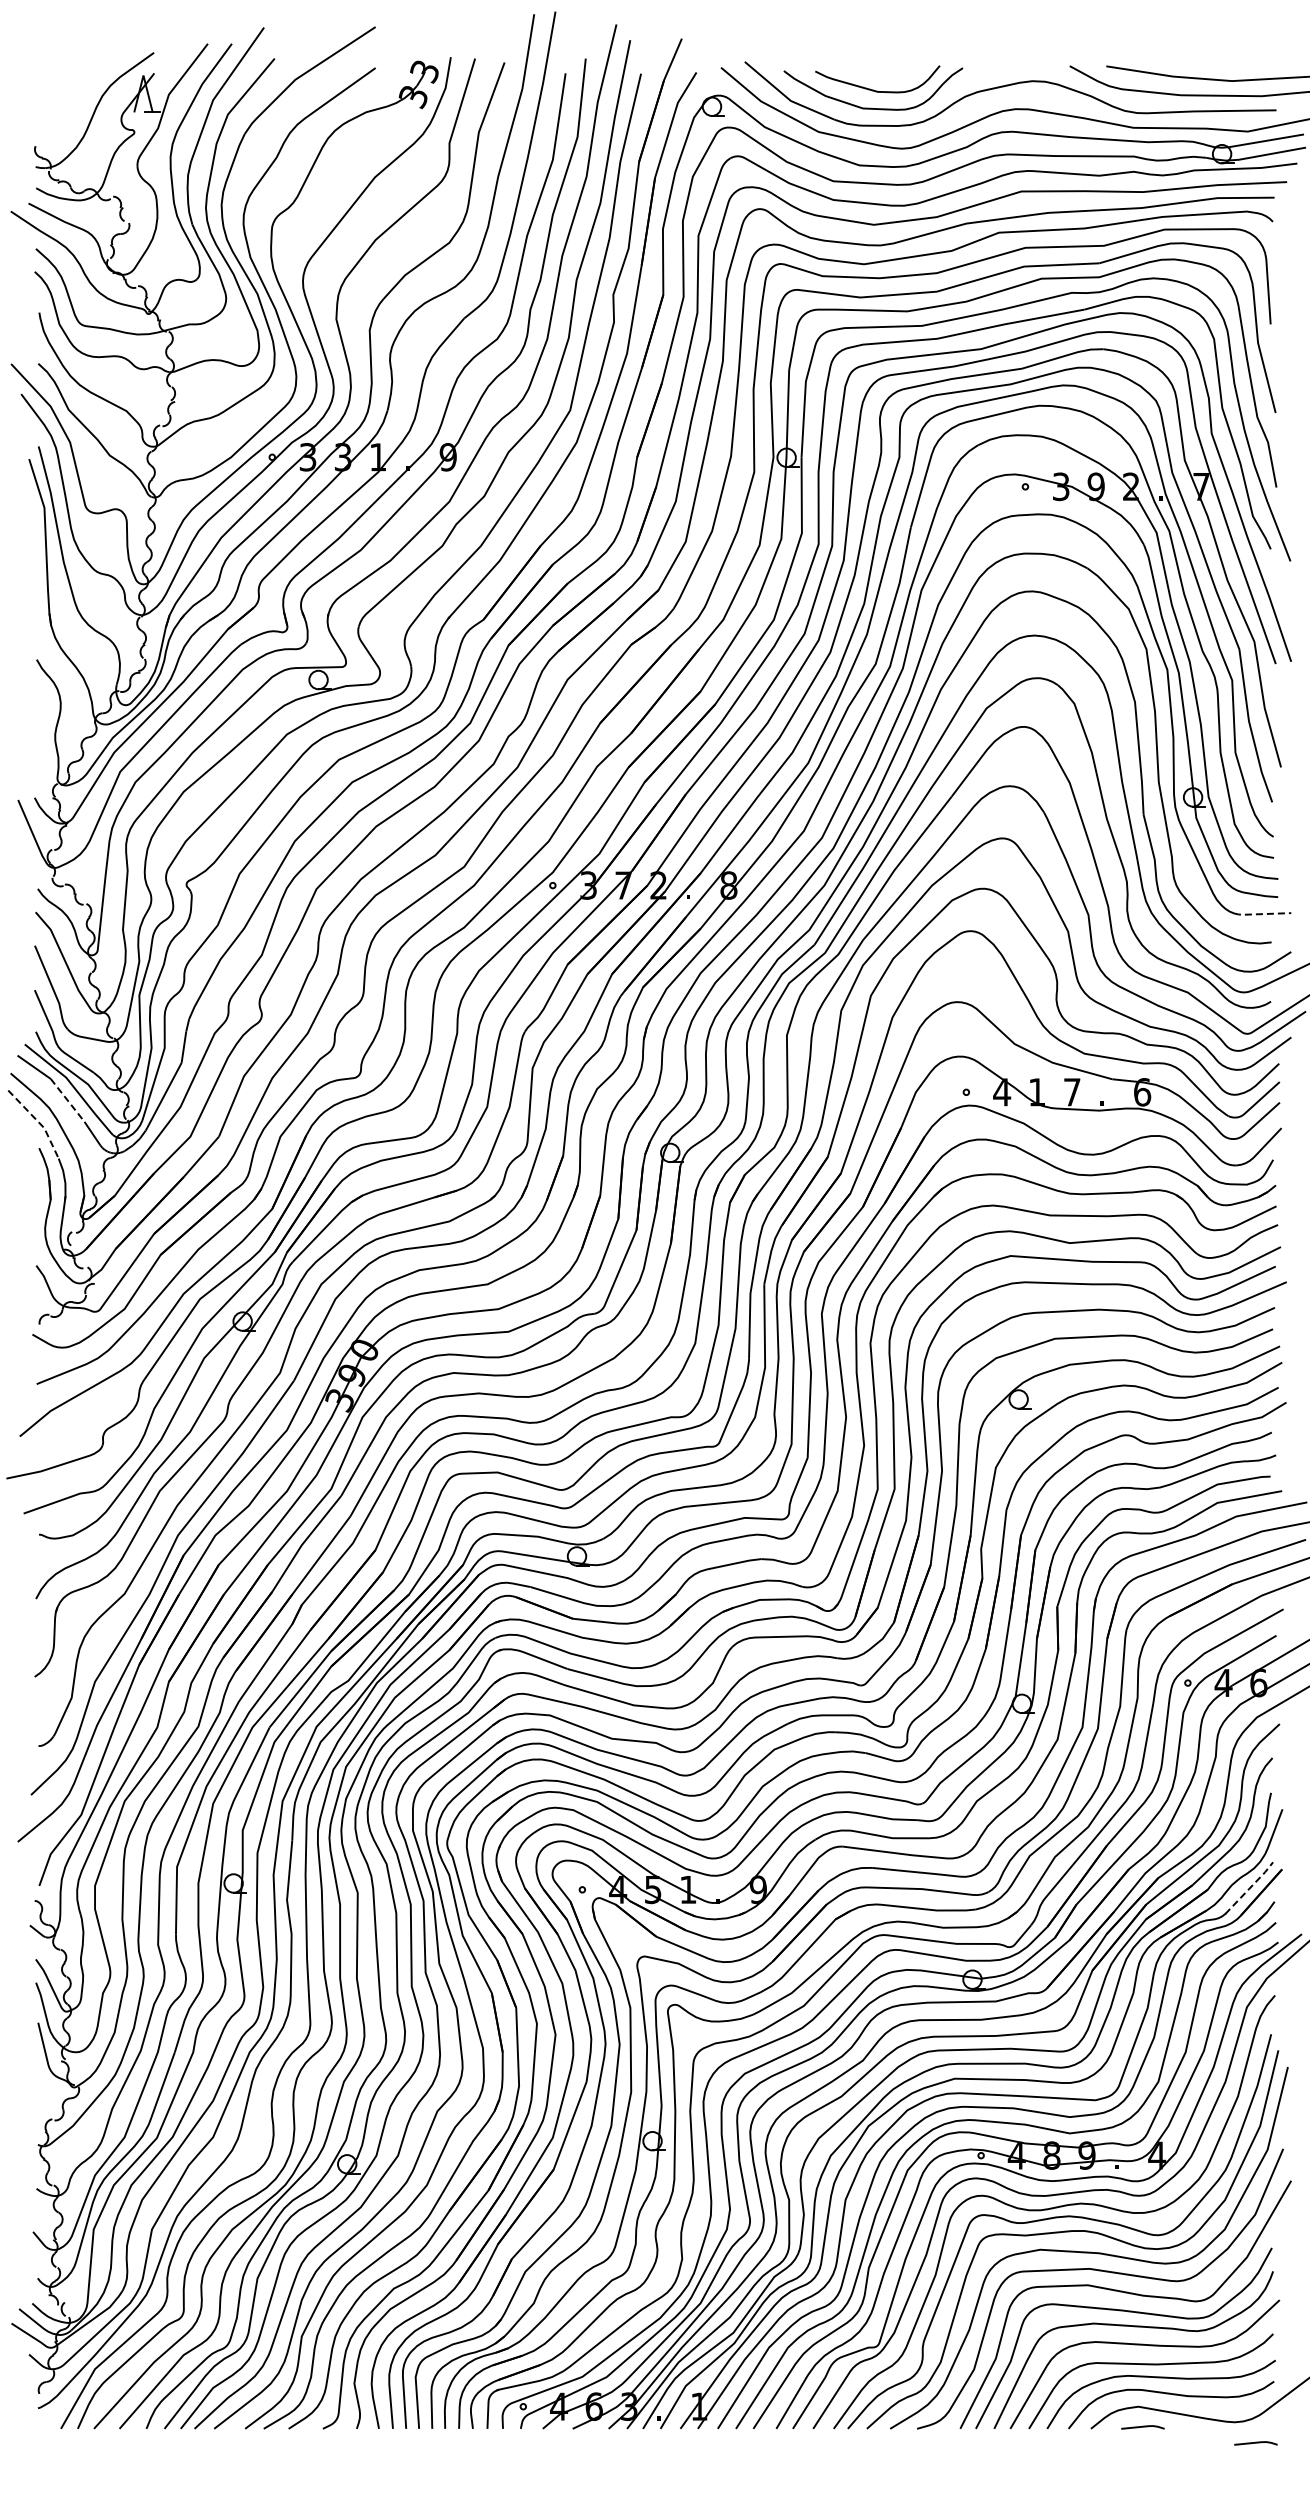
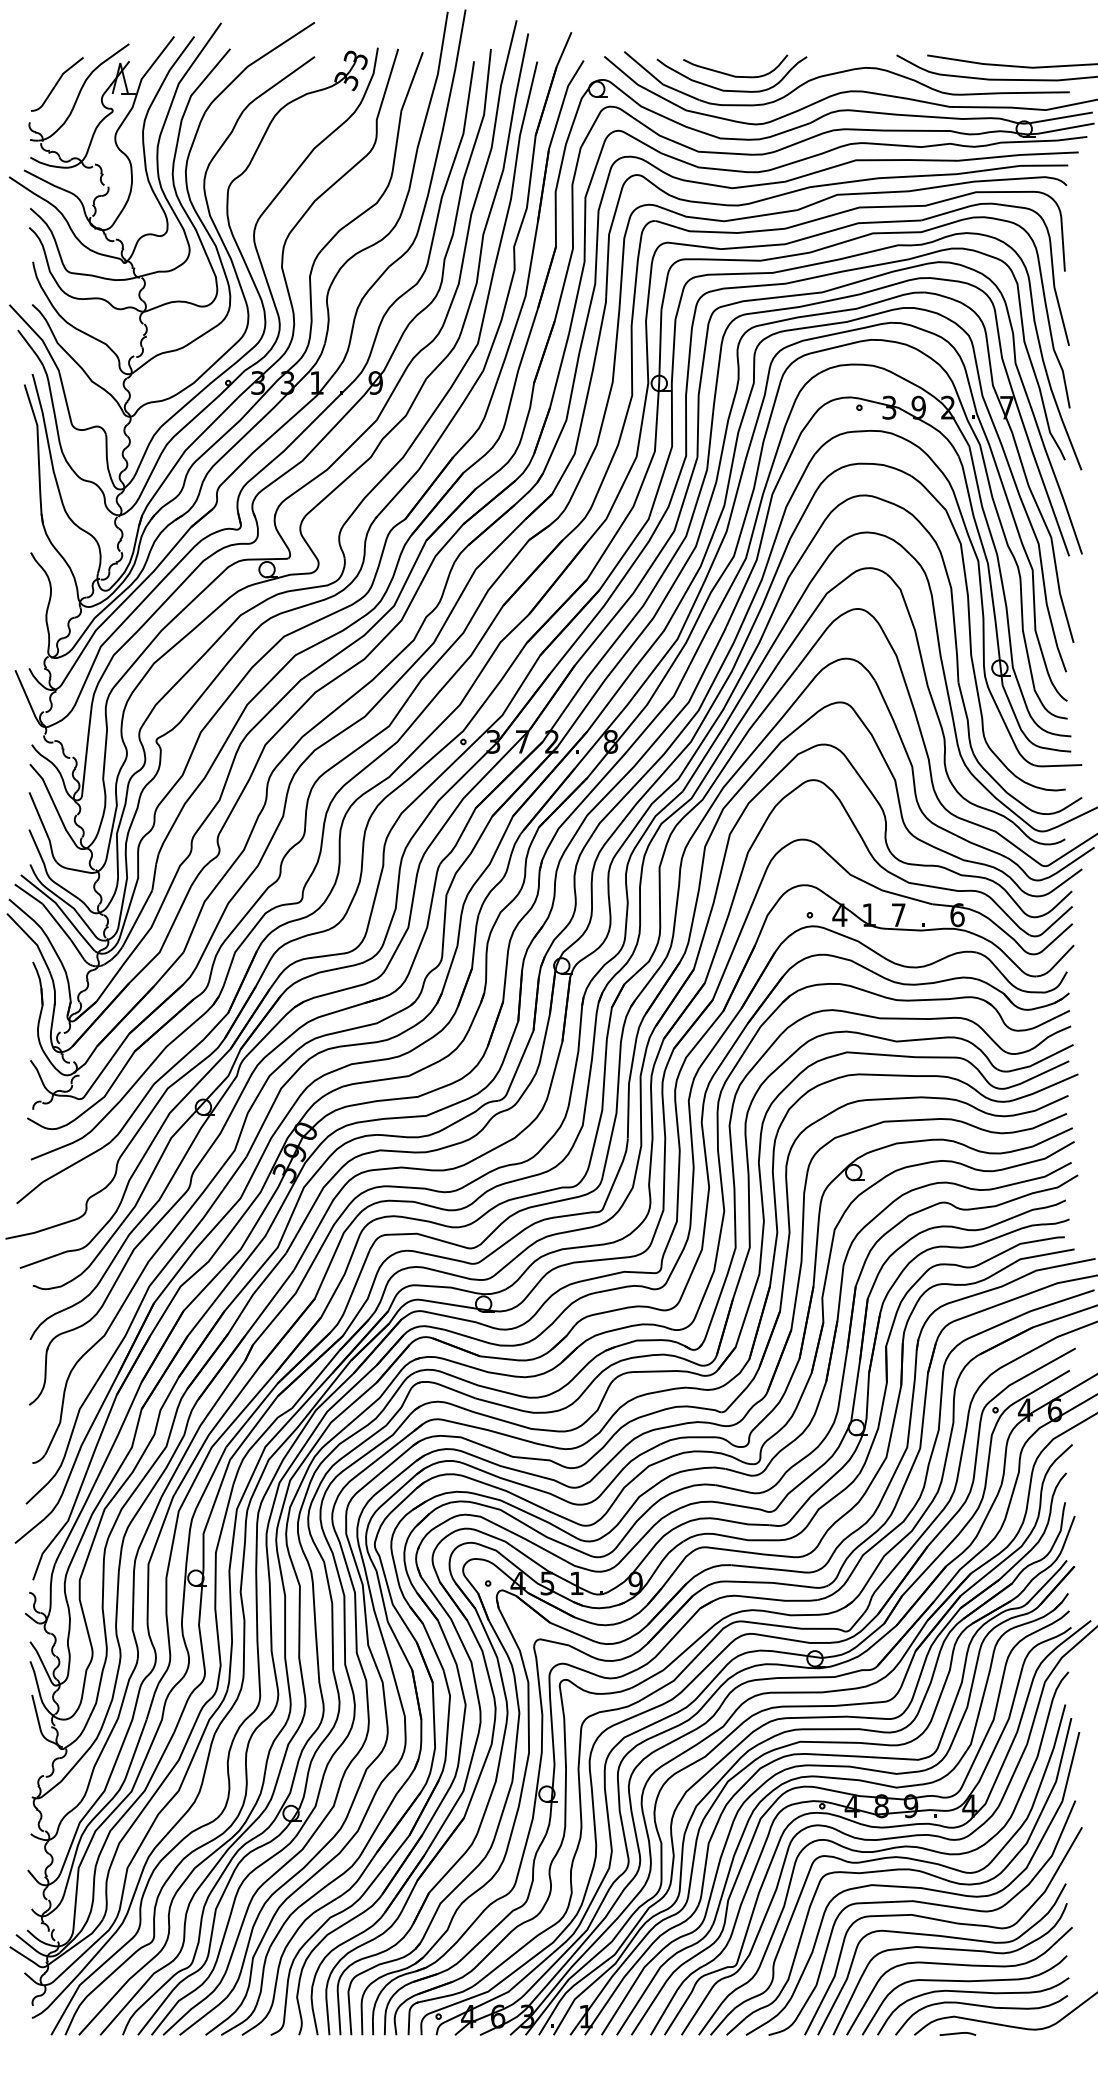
curve: (67, 100) -> (56, 84), added
line: (1261, 914) -> (1057, 766), dashed -> solid
line: (67, 1100) -> (56, 922), dashed -> solid
line: (38, 1121) -> (32, 939), dashed -> solid
line: (1249, 1888) -> (1047, 1582), dashed -> solid
curve: (1255, 2443) -> (1052, 2047), removed

